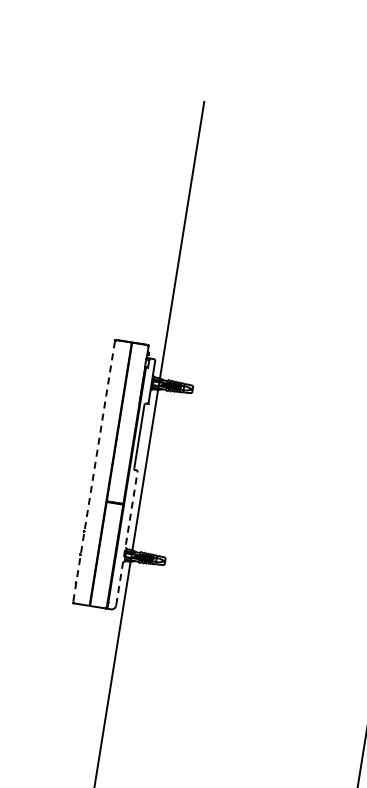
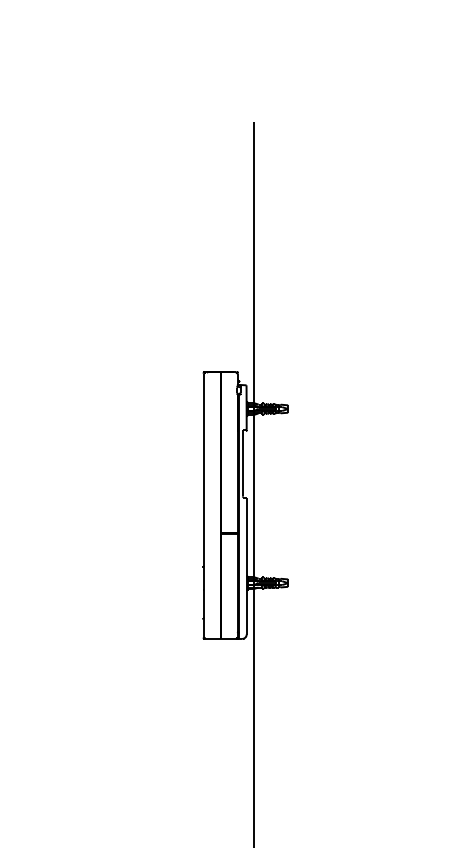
line: (93, 471) -> (203, 505), dashed -> solid
line: (126, 537) -> (246, 565), dashed -> solid

